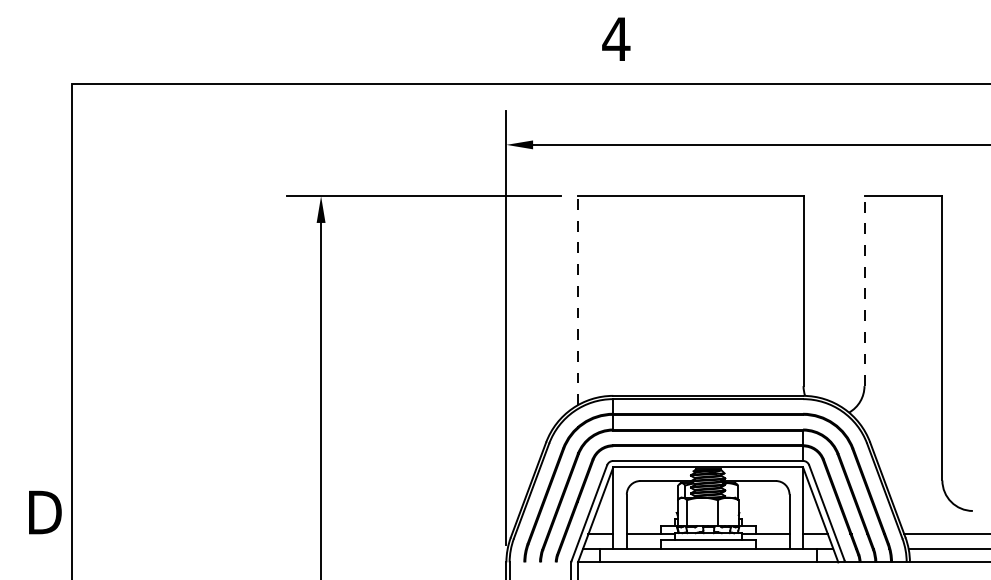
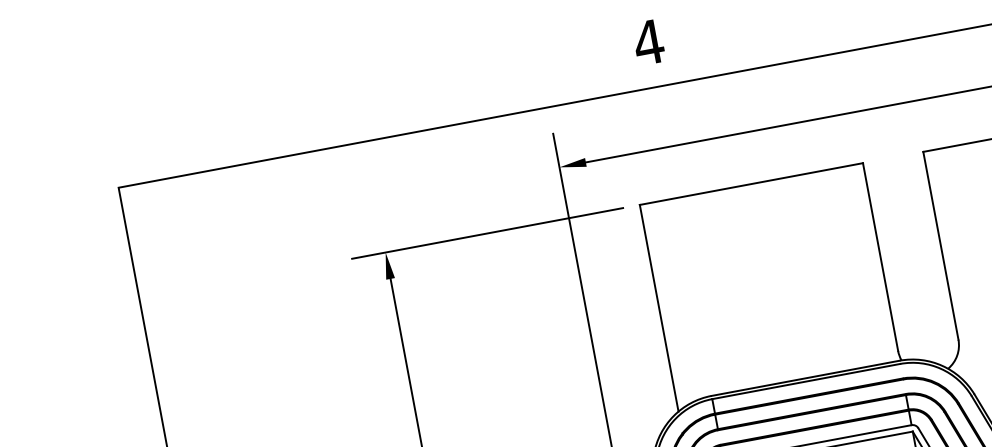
line: (864, 291) -> (940, 246), dashed -> solid
line: (577, 300) -> (658, 308), dashed -> solid

